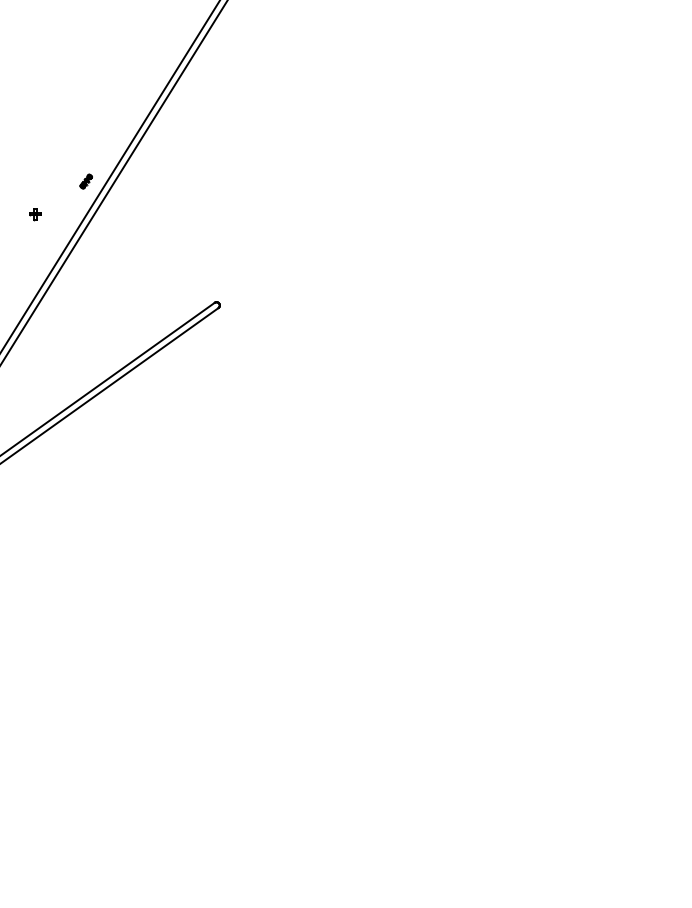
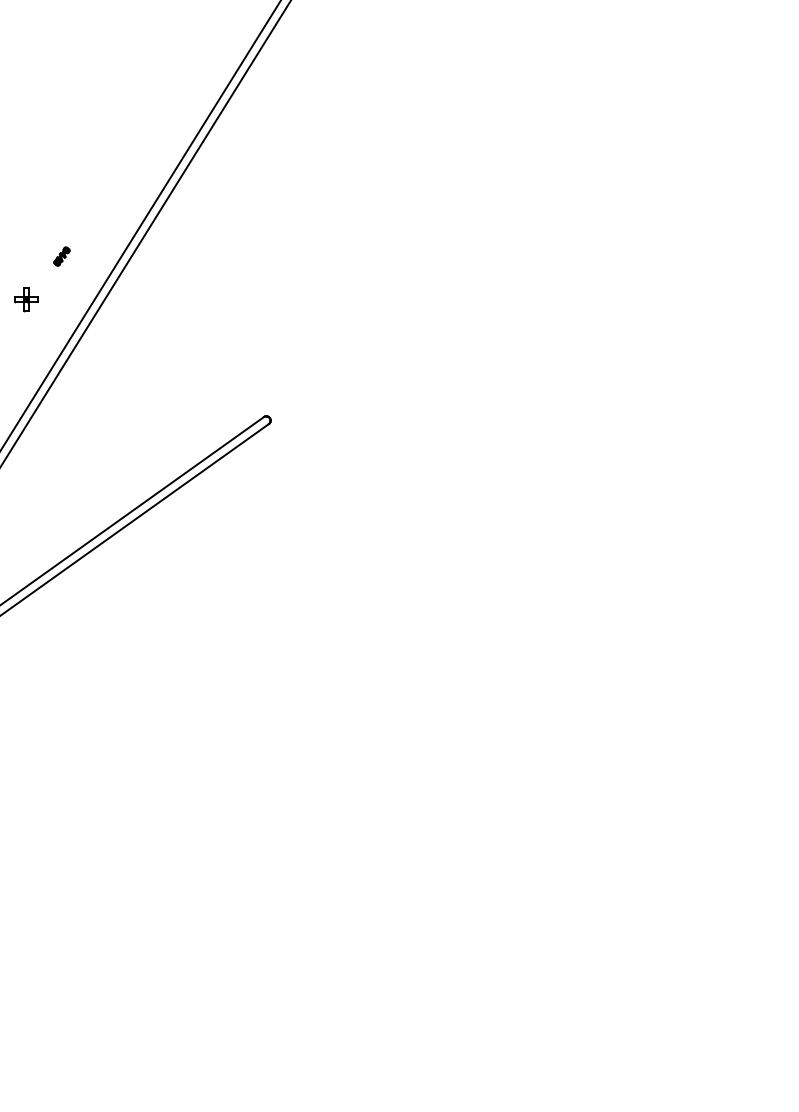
part: (85, 181) -> (60, 256), moved
part: (35, 214) -> (26, 300), size x1.67

